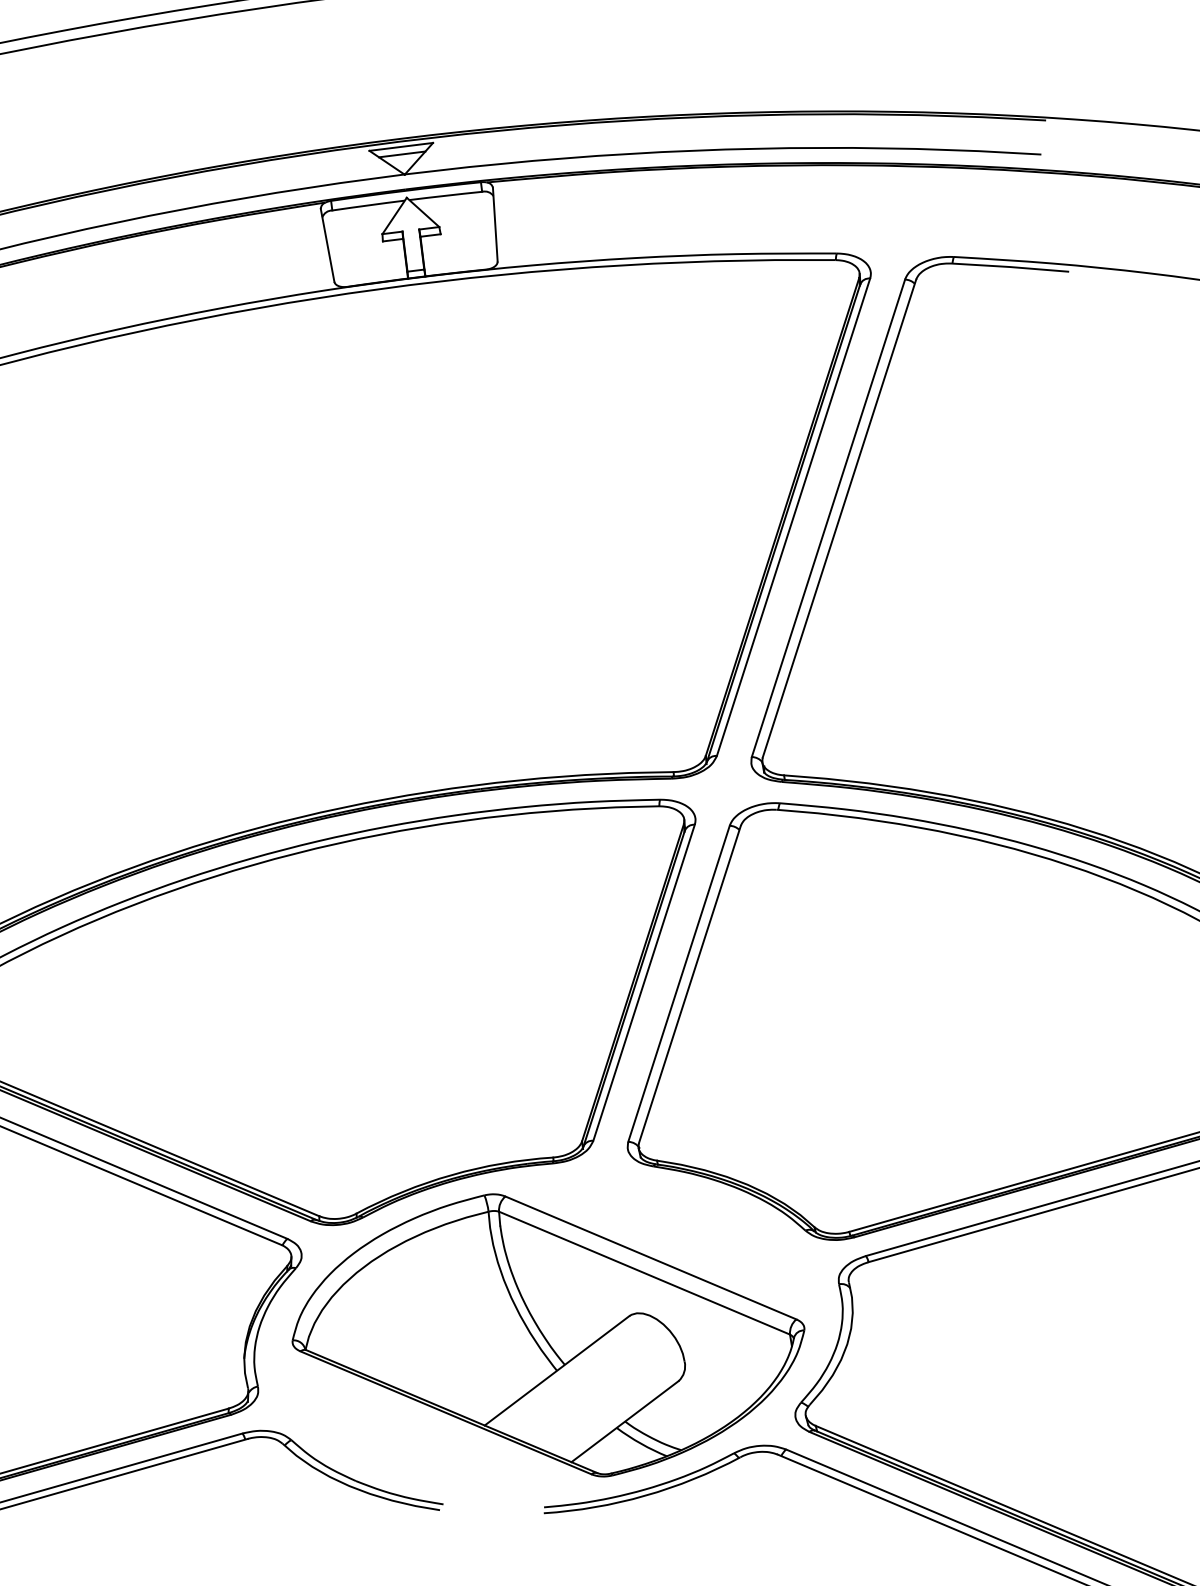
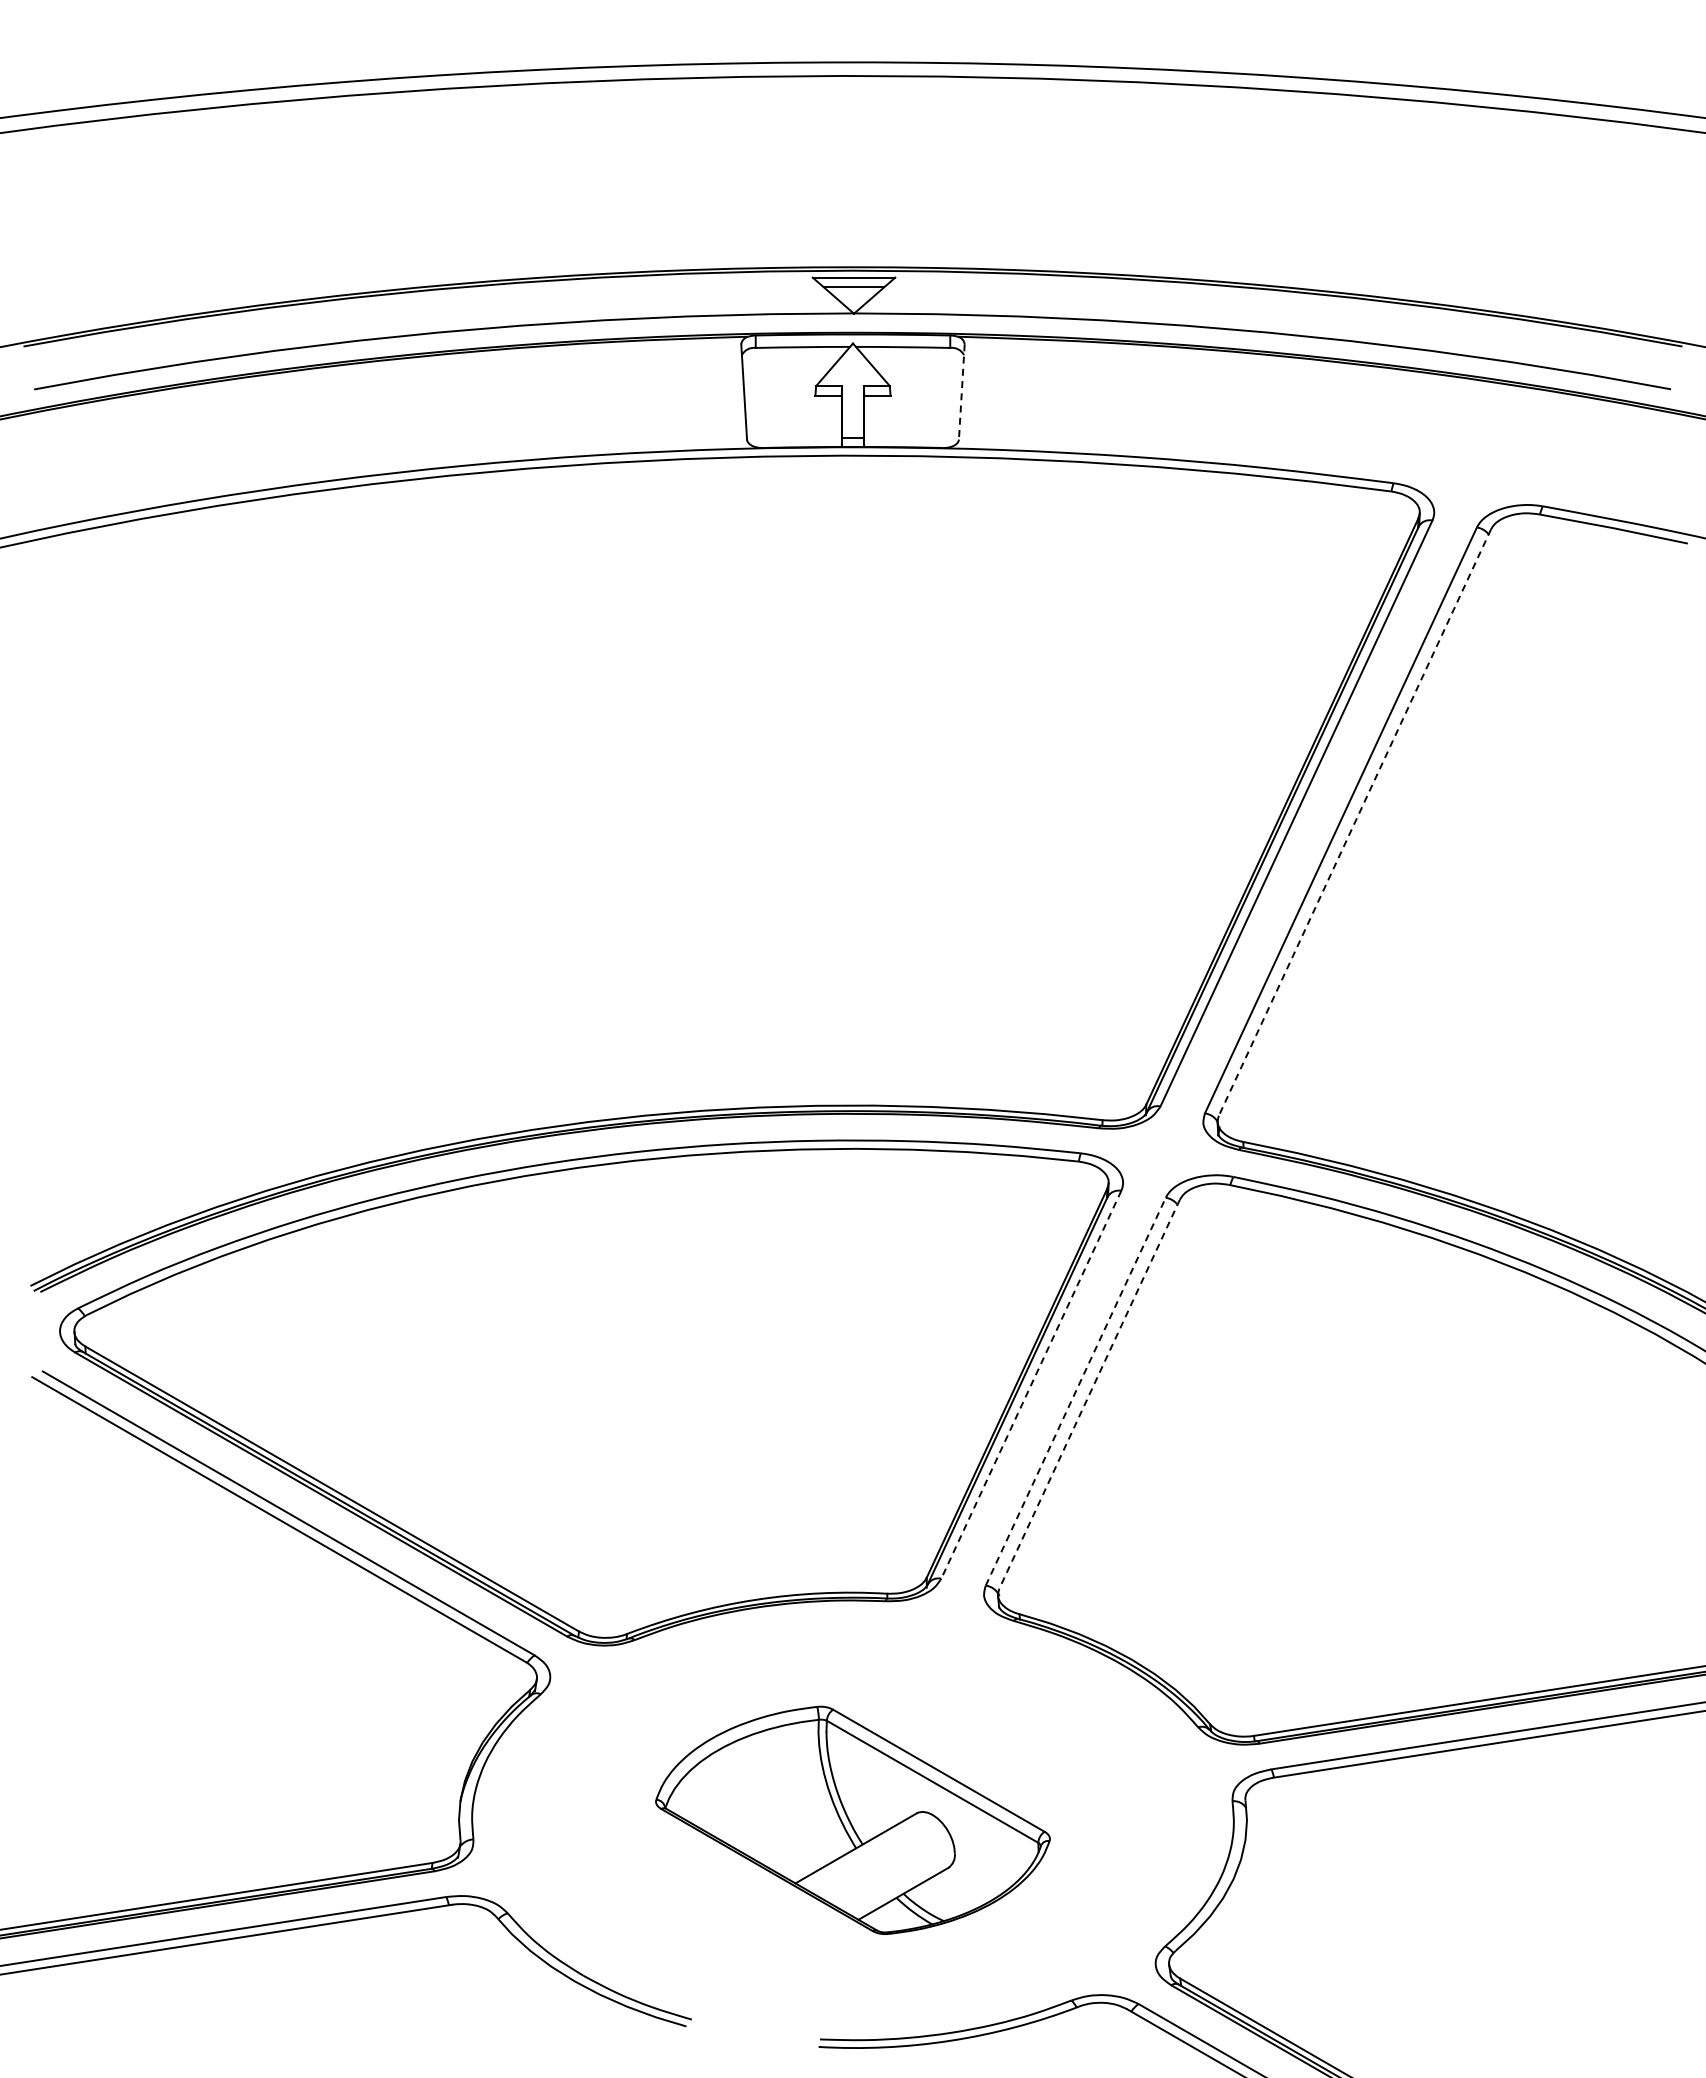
line: (495, 225) -> (961, 392), solid -> dashed
line: (839, 519) -> (1354, 823), solid -> dashed
line: (644, 982) -> (1031, 1384), solid -> dashed
line: (678, 983) -> (1075, 1391), solid -> dashed
line: (689, 984) -> (1089, 1394), solid -> dashed
part: (548, 1335) -> (852, 1820), size x0.6

